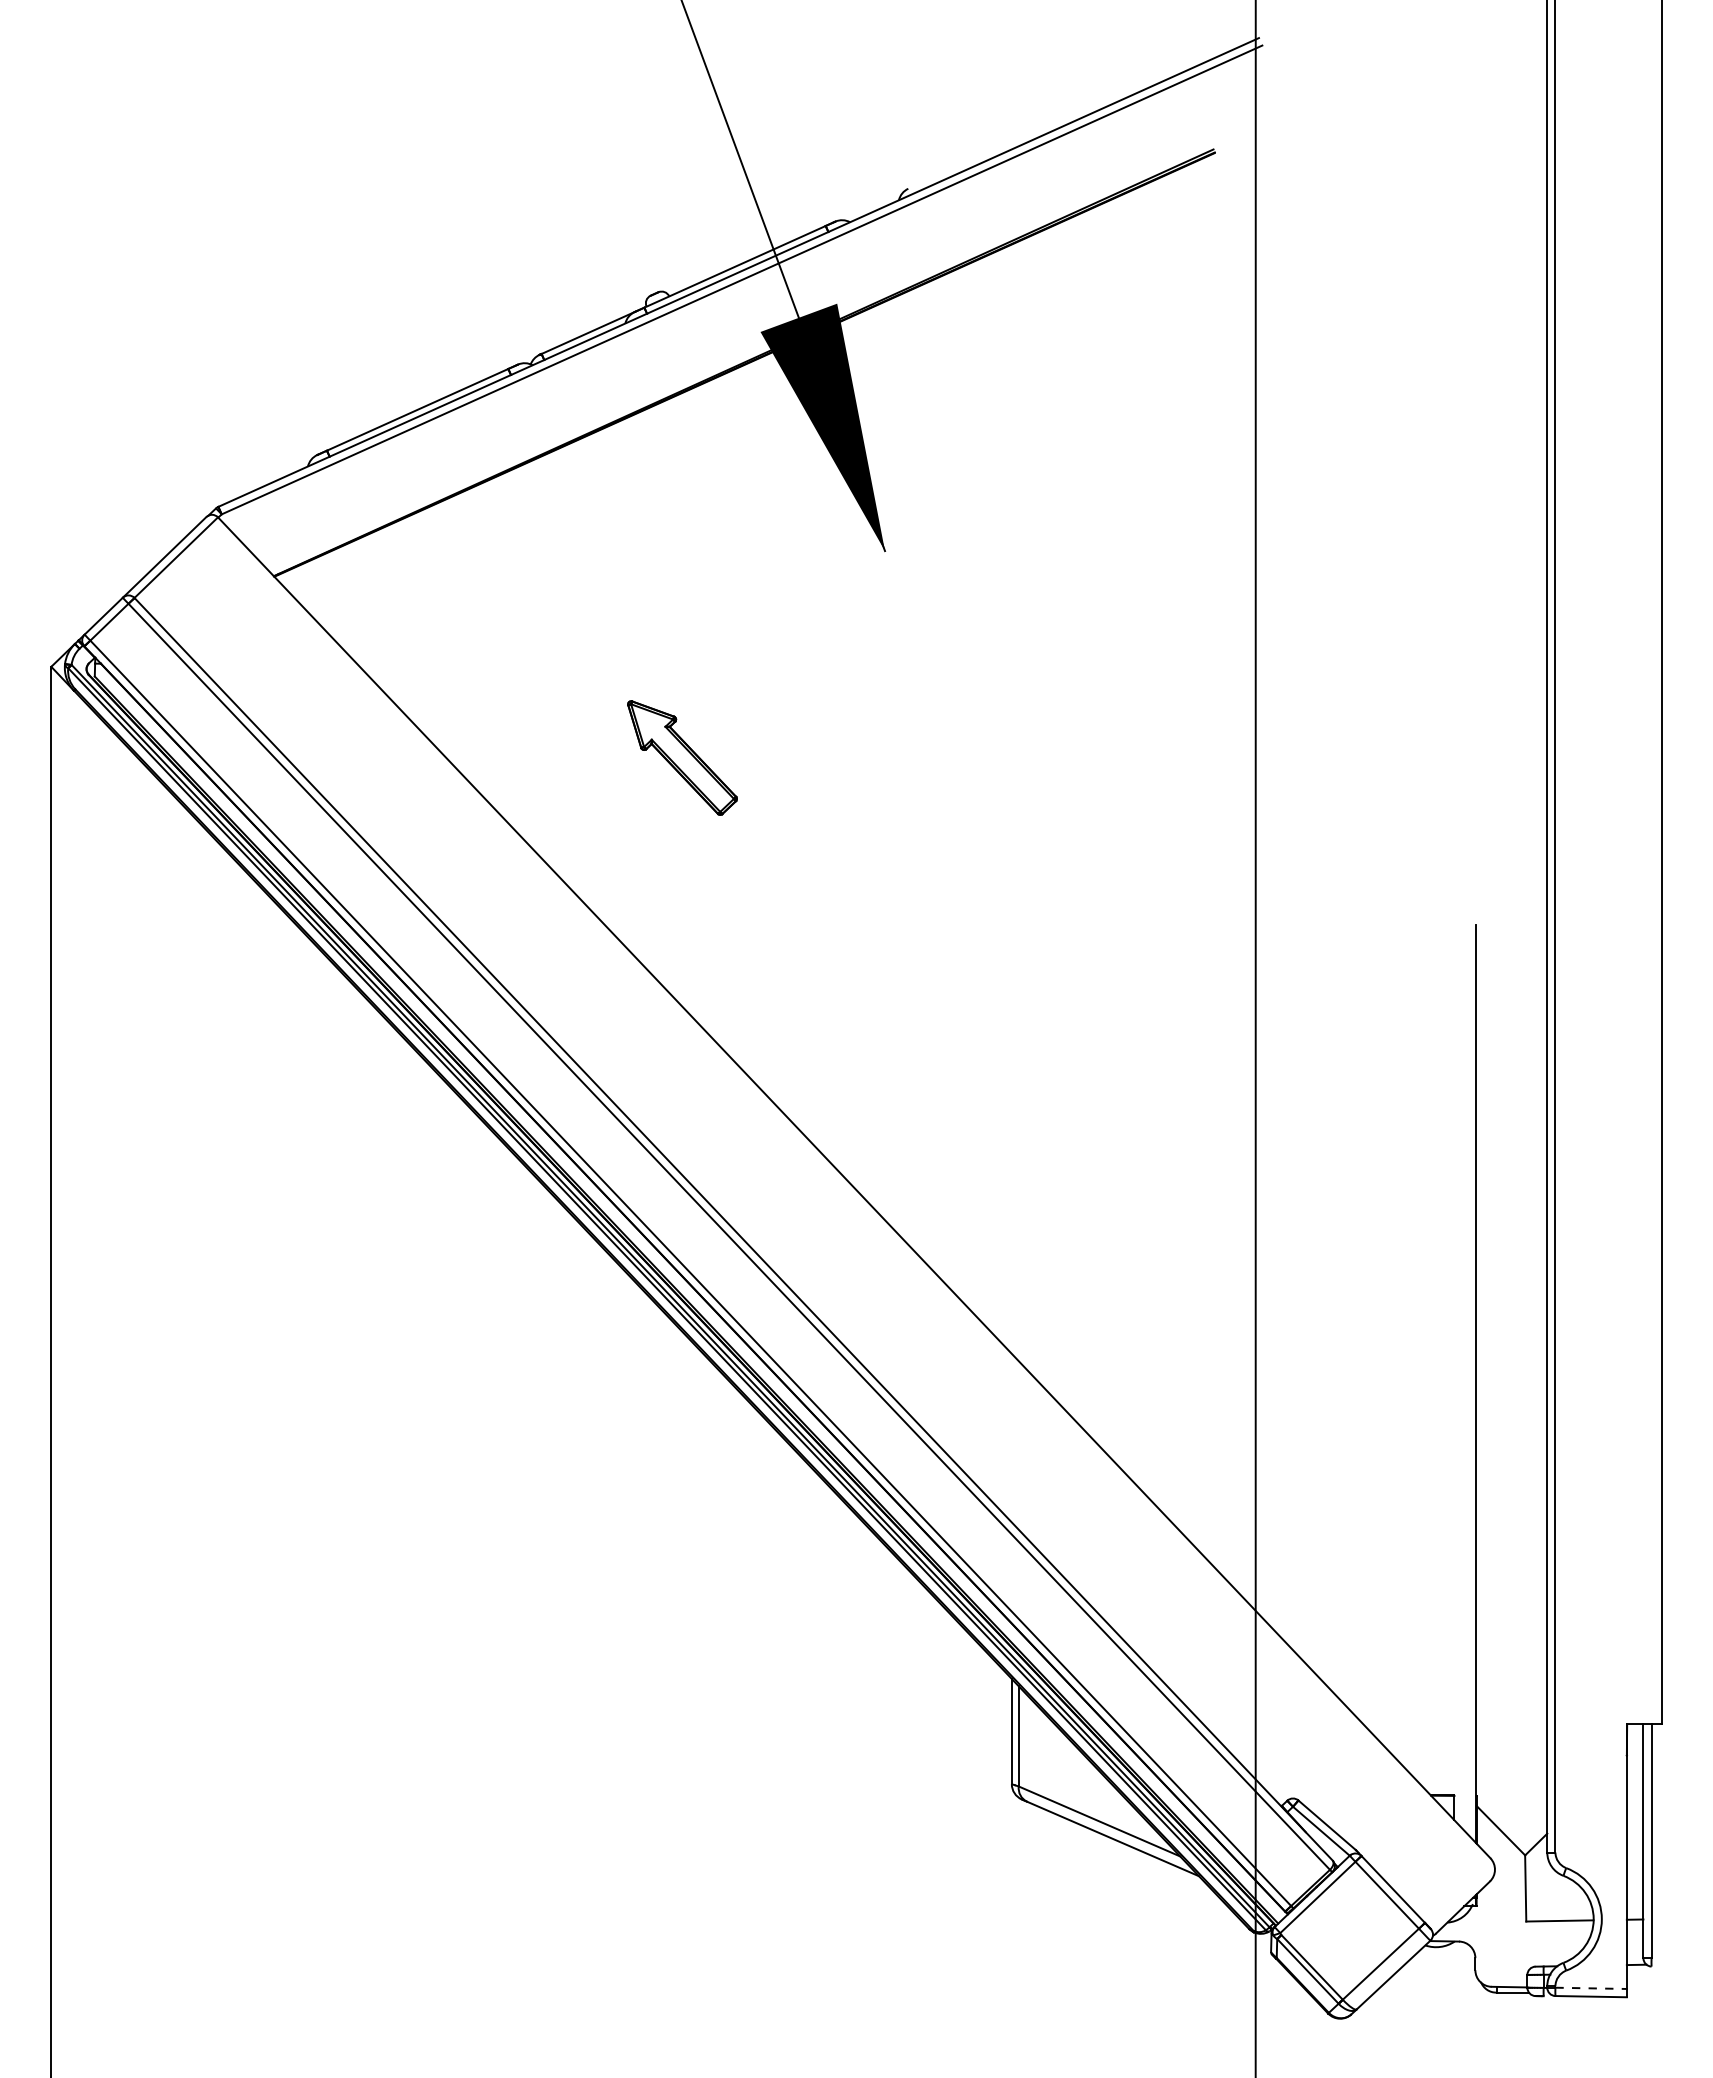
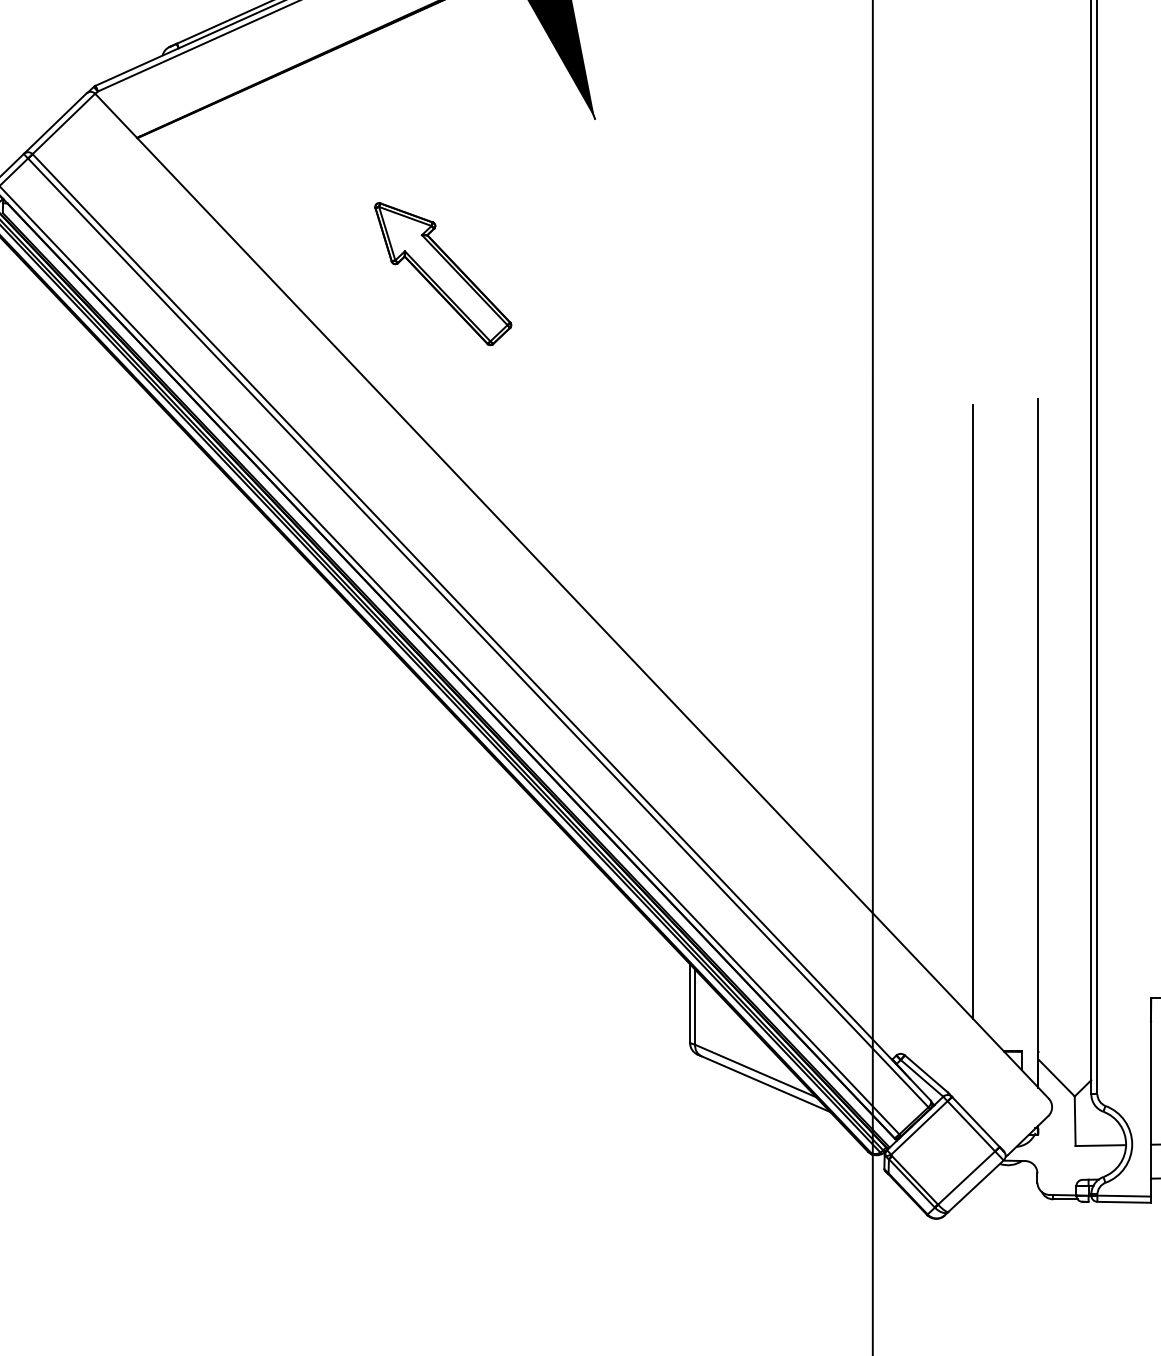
part: (682, 757) -> (443, 273), size x1.67
line: (1389, 1342) -> (973, 712), added
line: (1591, 1988) -> (1124, 1196), dashed -> solid

